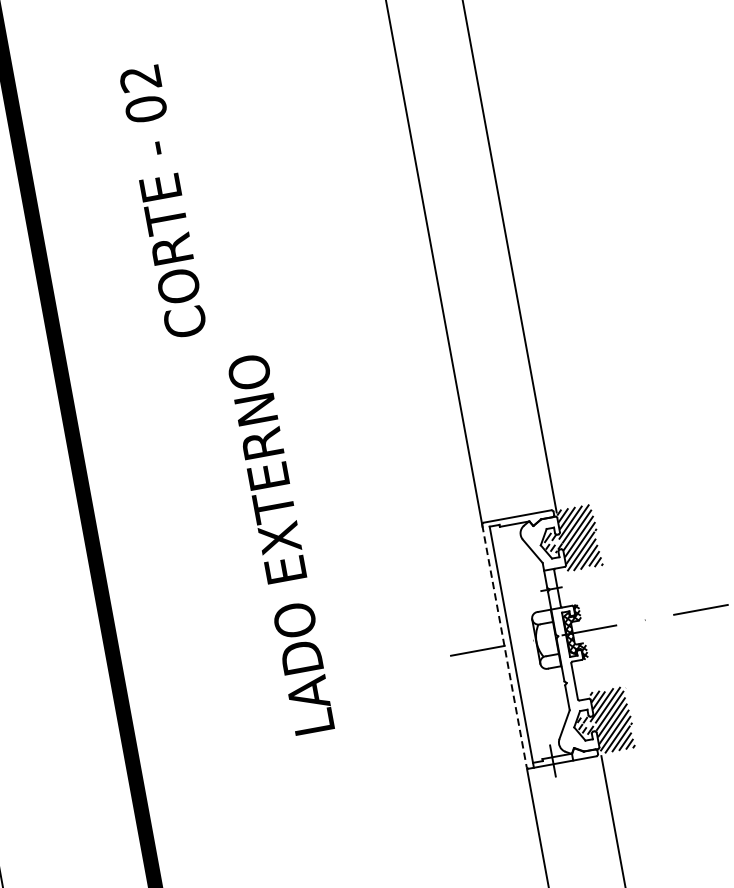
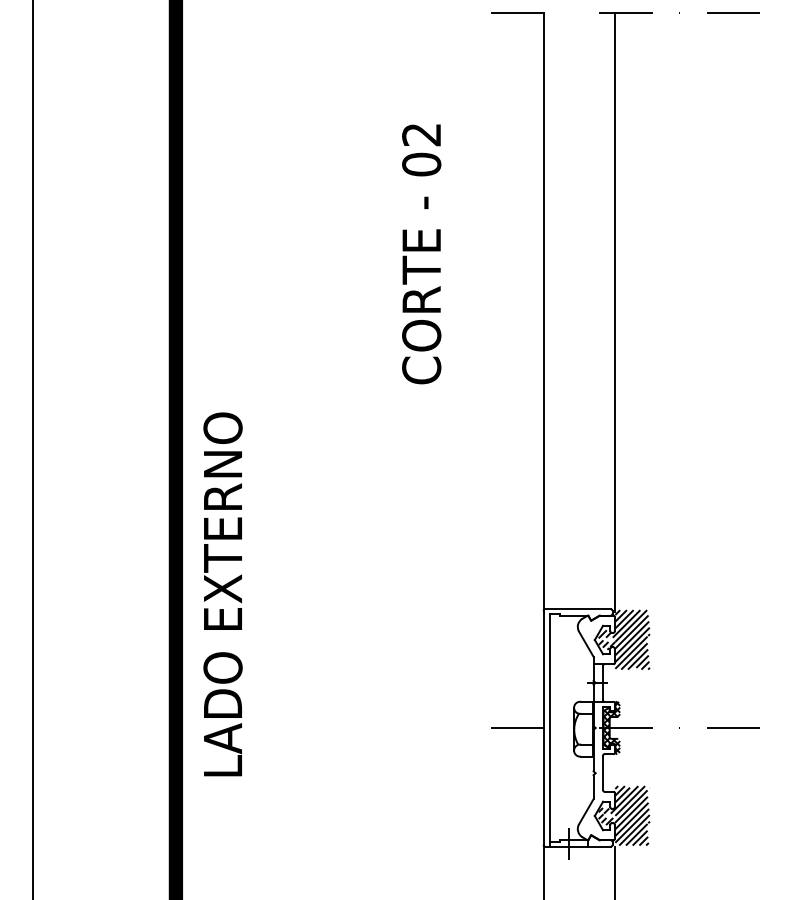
text: (163, 202) -> (421, 254), moved
text: (280, 544) -> (222, 594), moved
line: (504, 645) -> (543, 727), dashed -> solid

